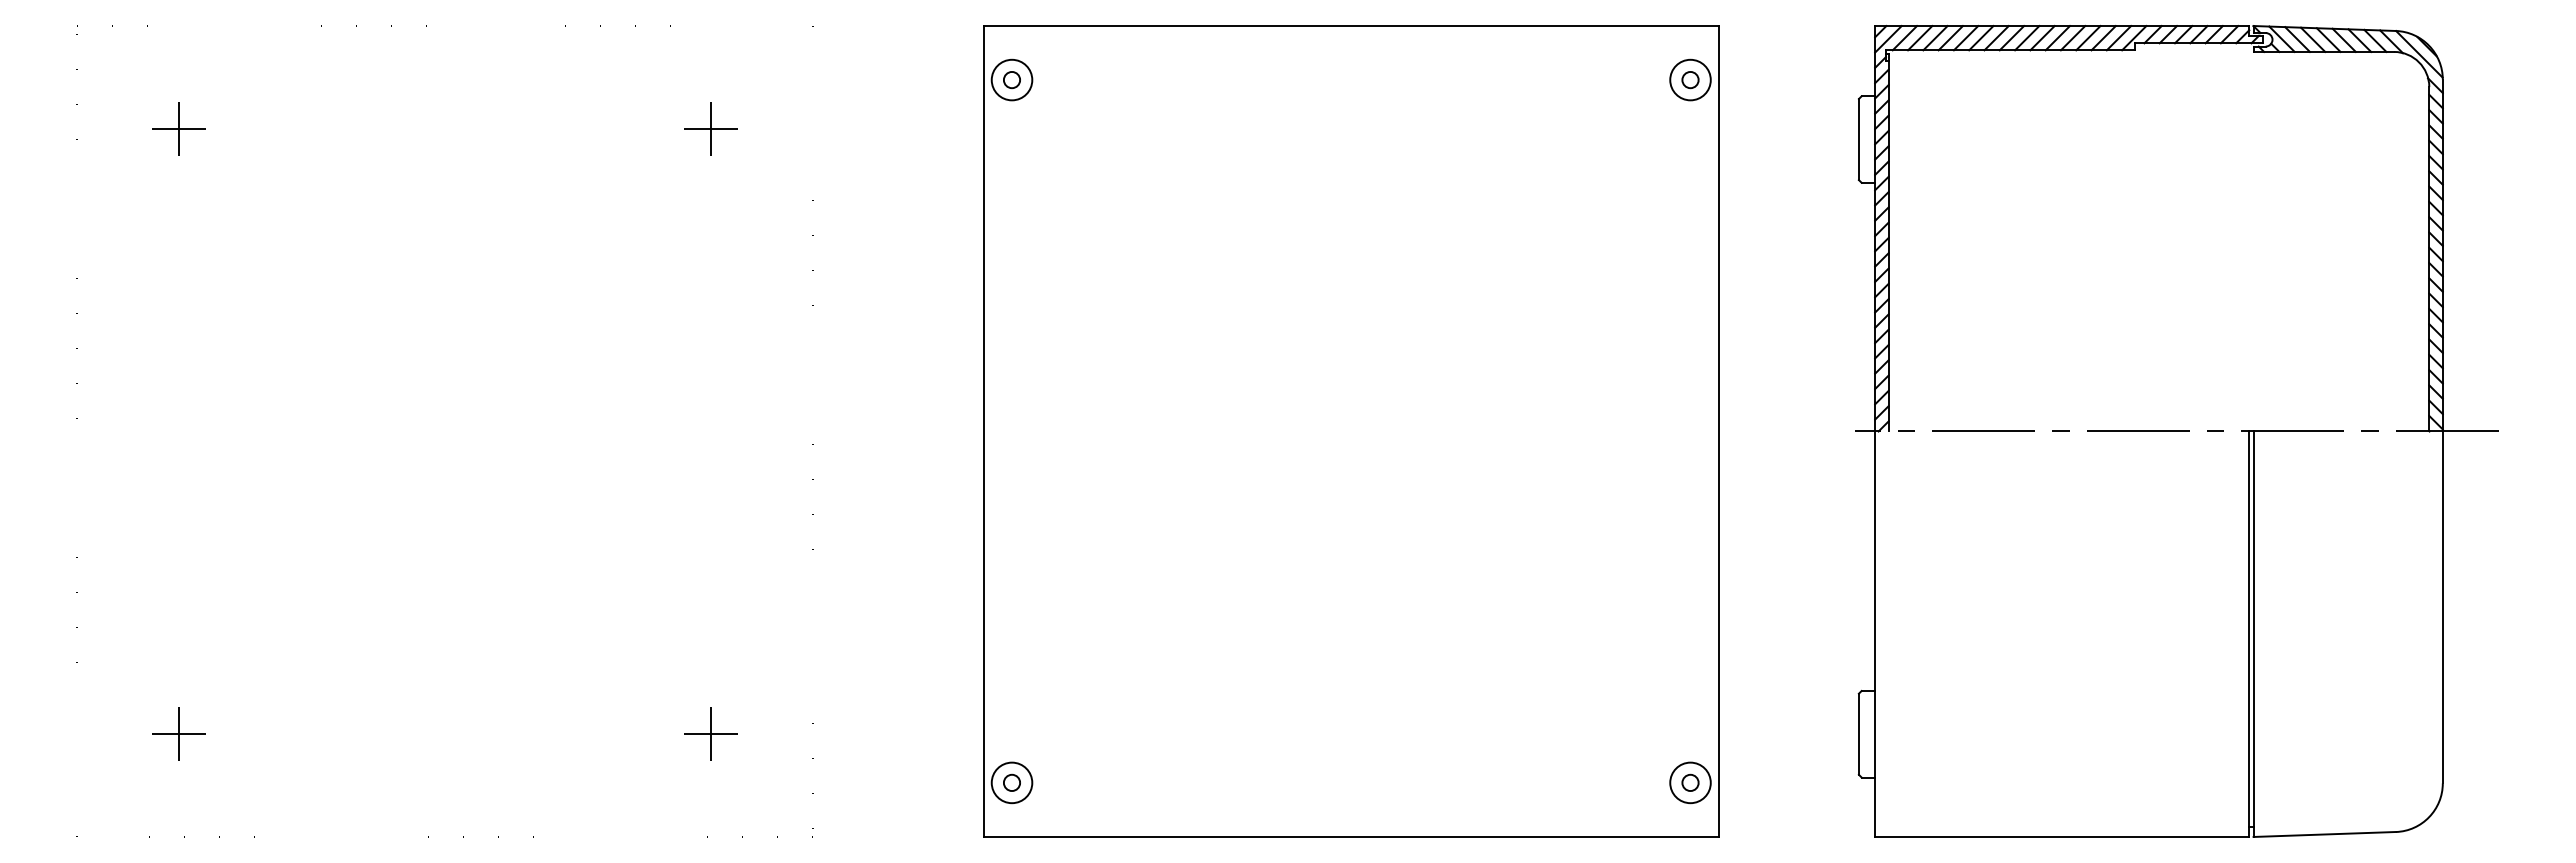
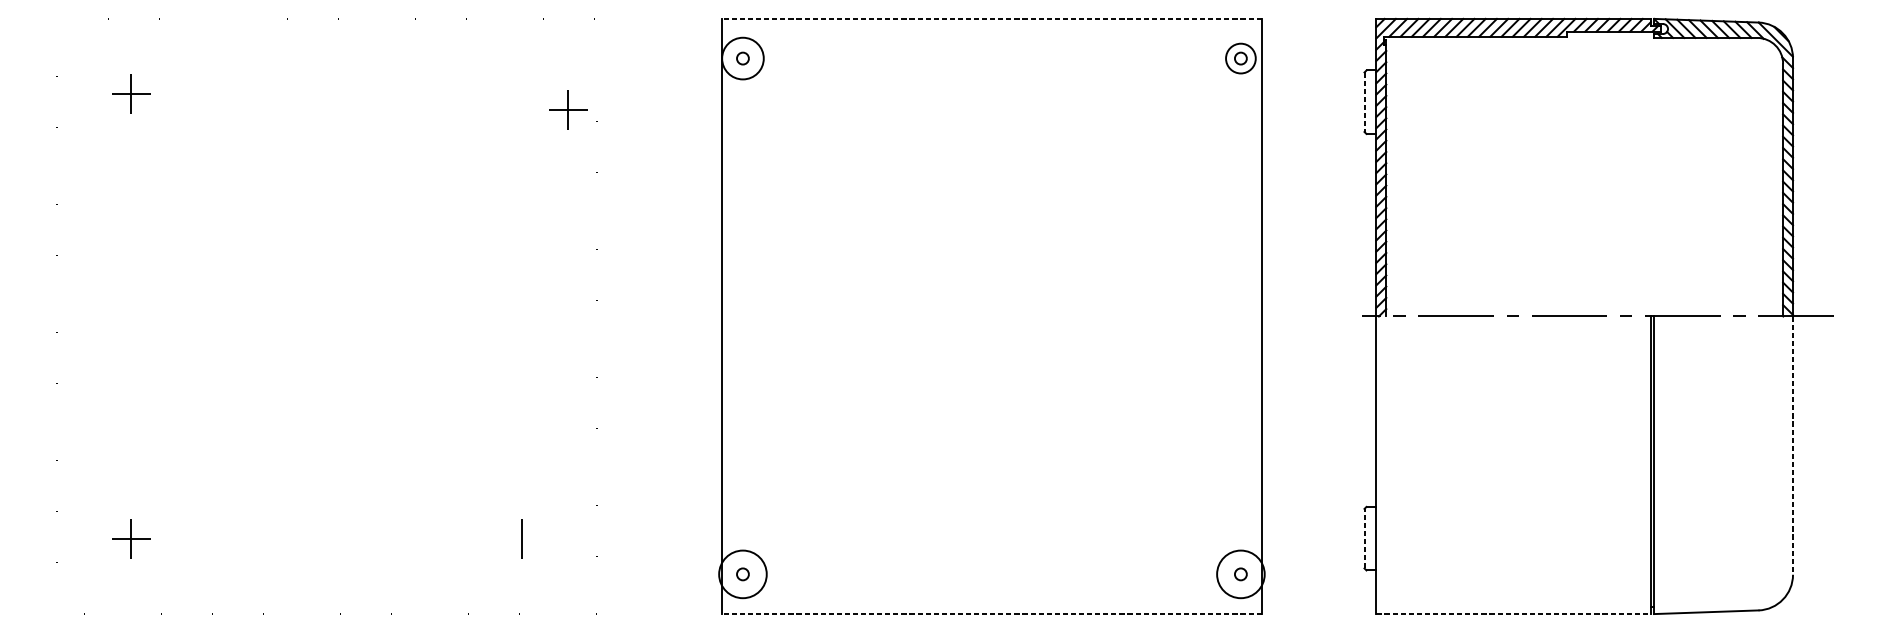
line: (1351, 26) -> (992, 19), solid -> dashed
circle: (1011, 79) -> (742, 58), size x1.4
part: (710, 128) -> (567, 109), moved
line: (1858, 139) -> (1364, 102), solid -> dashed
line: (2442, 607) -> (1792, 445), solid -> dashed
line: (711, 734) -> (522, 538), removed
line: (1858, 734) -> (1364, 538), solid -> dashed
circle: (1011, 782) -> (742, 574), size x1.6
circle: (1690, 782) -> (1240, 574), size x1.6
line: (1351, 836) -> (992, 613), solid -> dashed
line: (2062, 836) -> (1513, 613), solid -> dashed

